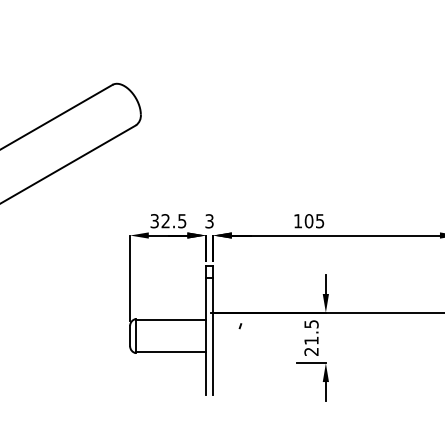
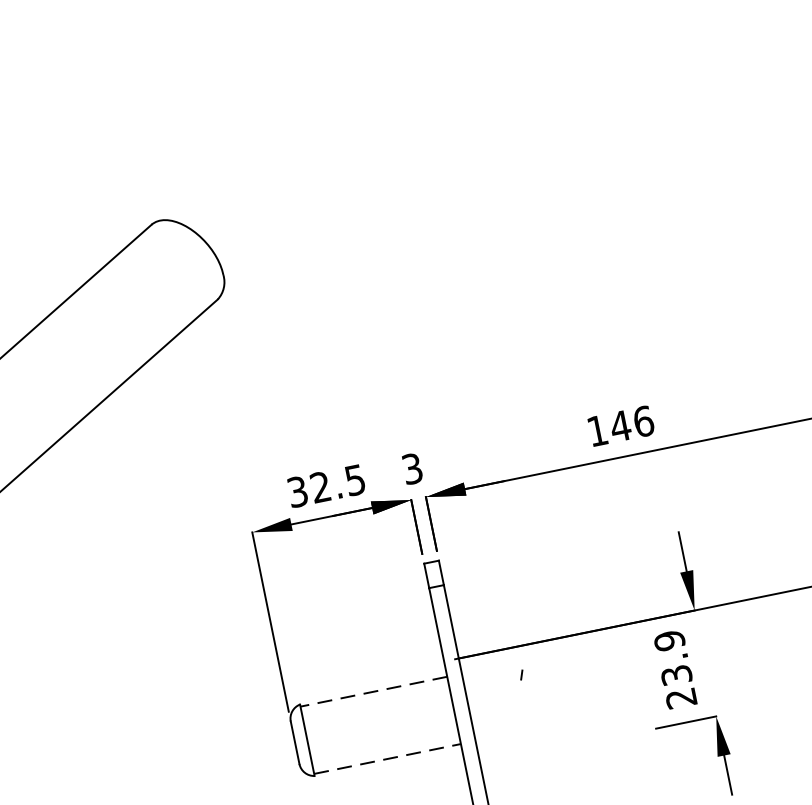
text: (314, 221) -> (632, 424), 105 -> 146
line: (170, 320) -> (372, 692), solid -> dashed
text: (311, 332) -> (673, 658), 21.5 -> 23.9
line: (171, 352) -> (388, 759), solid -> dashed

